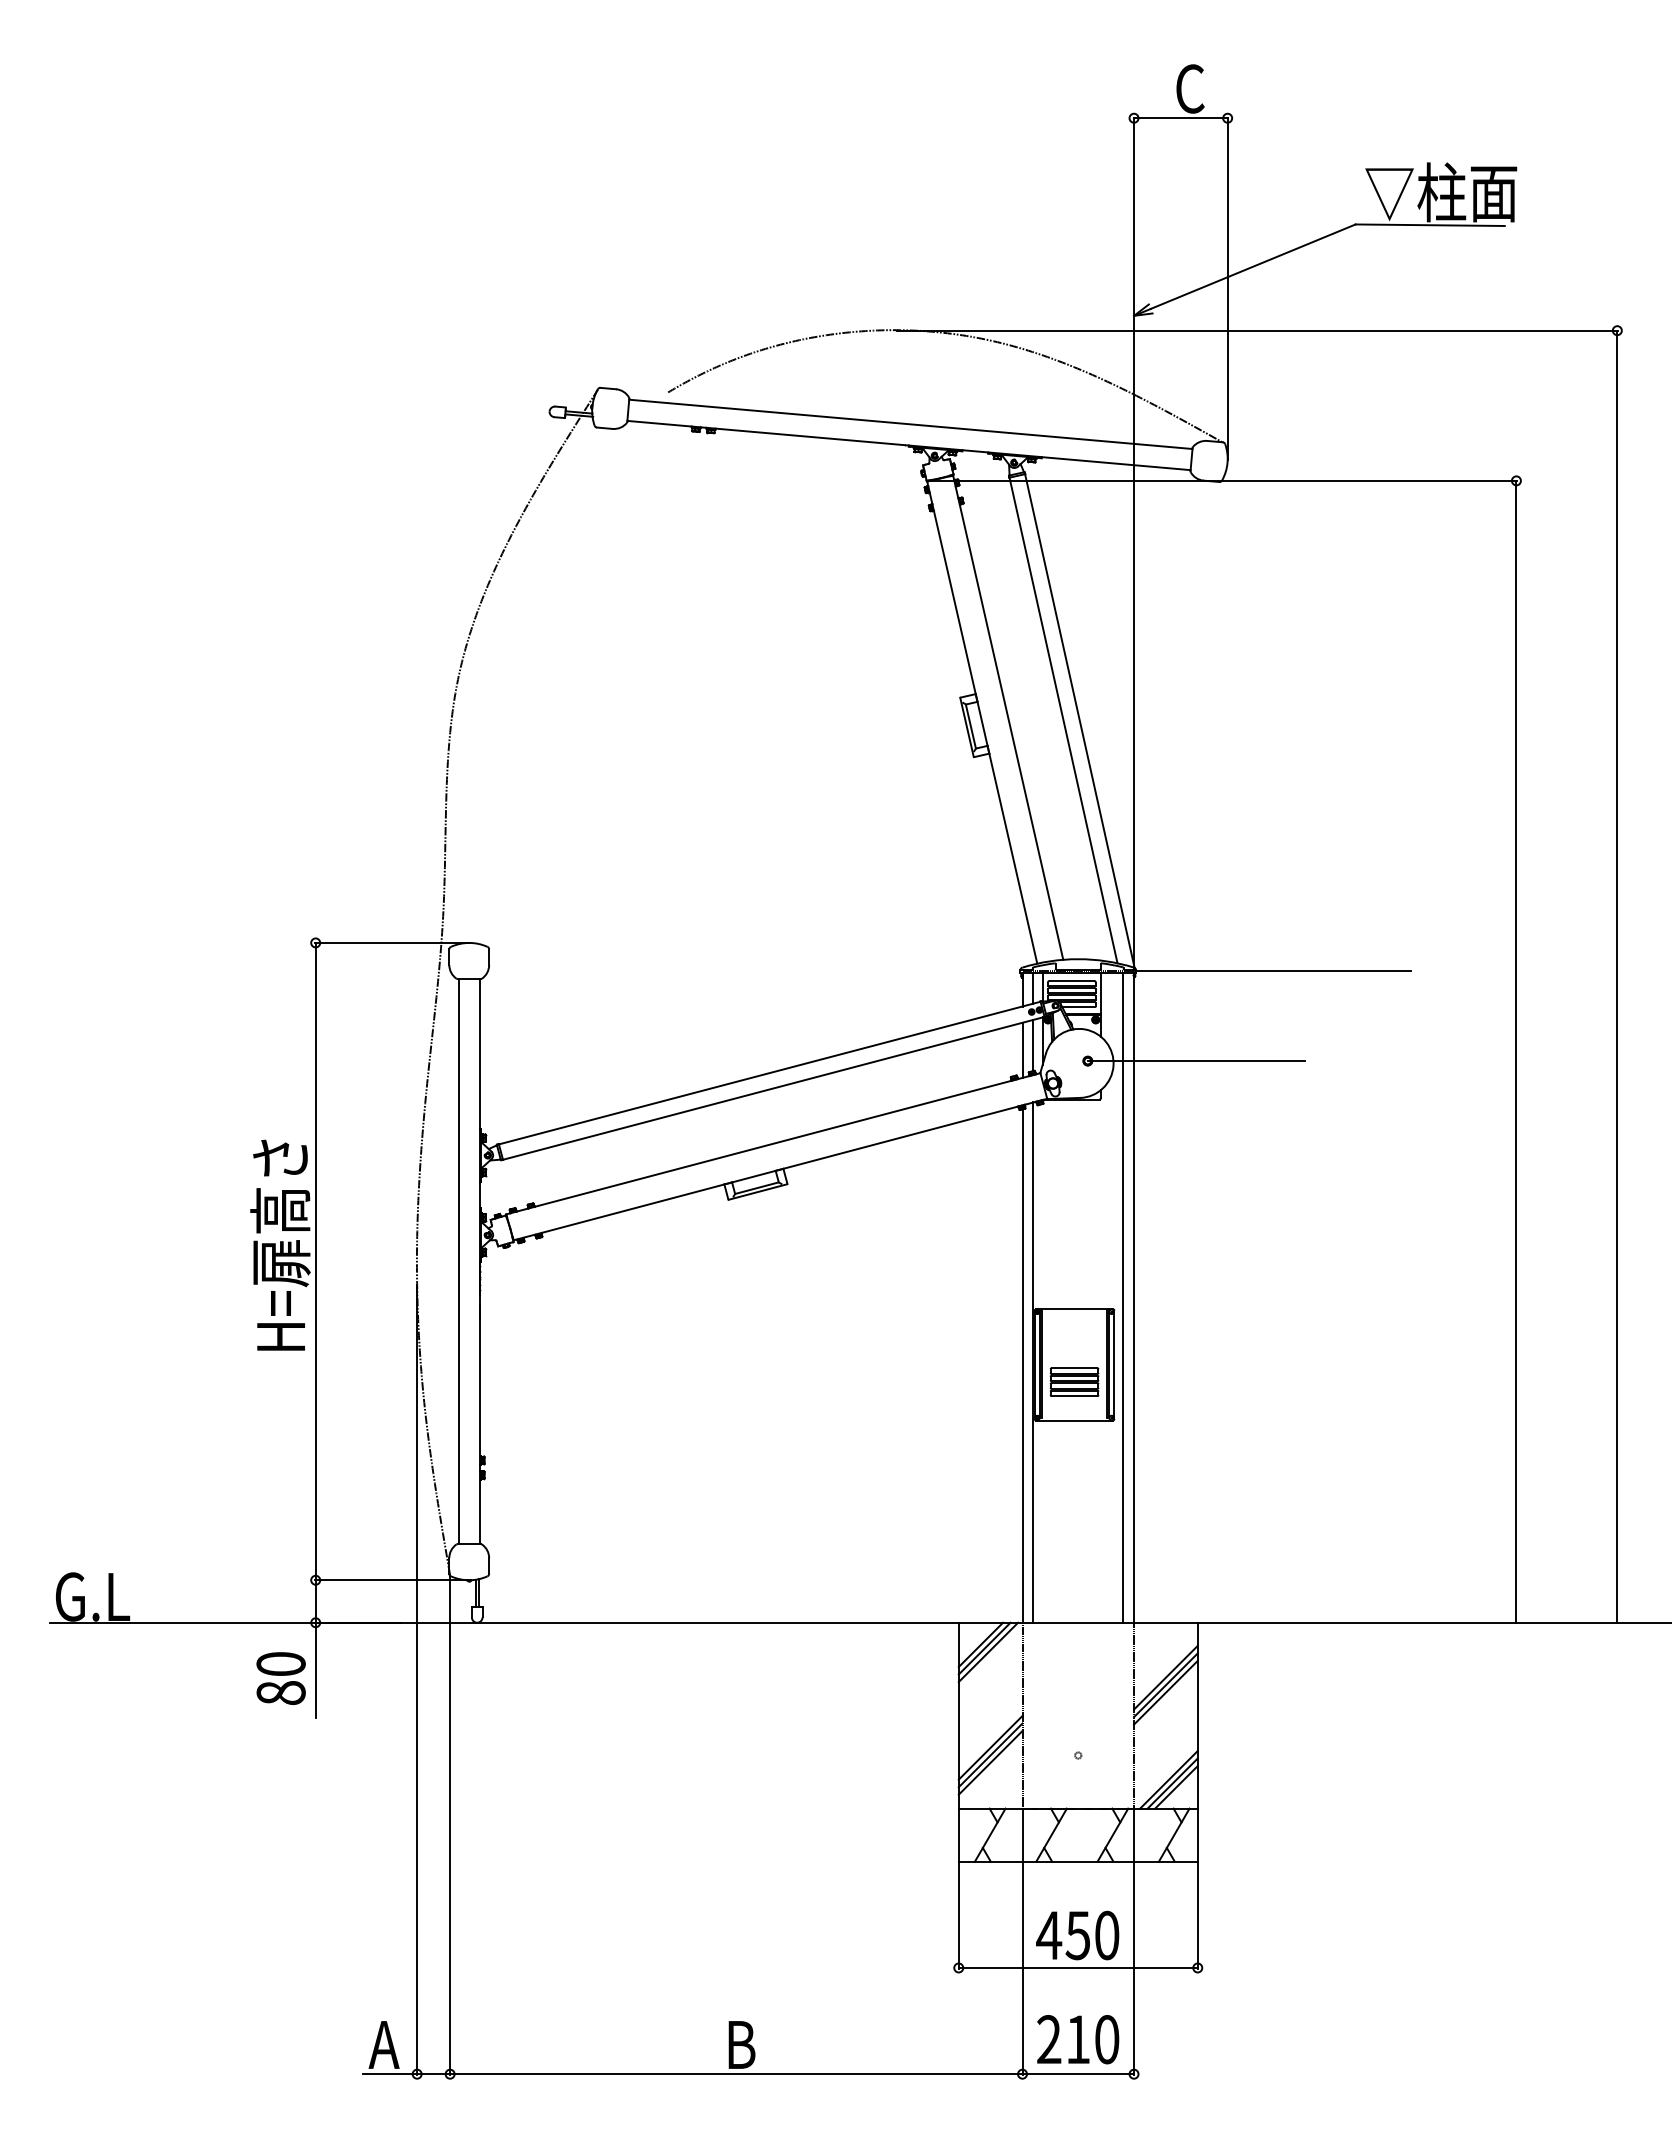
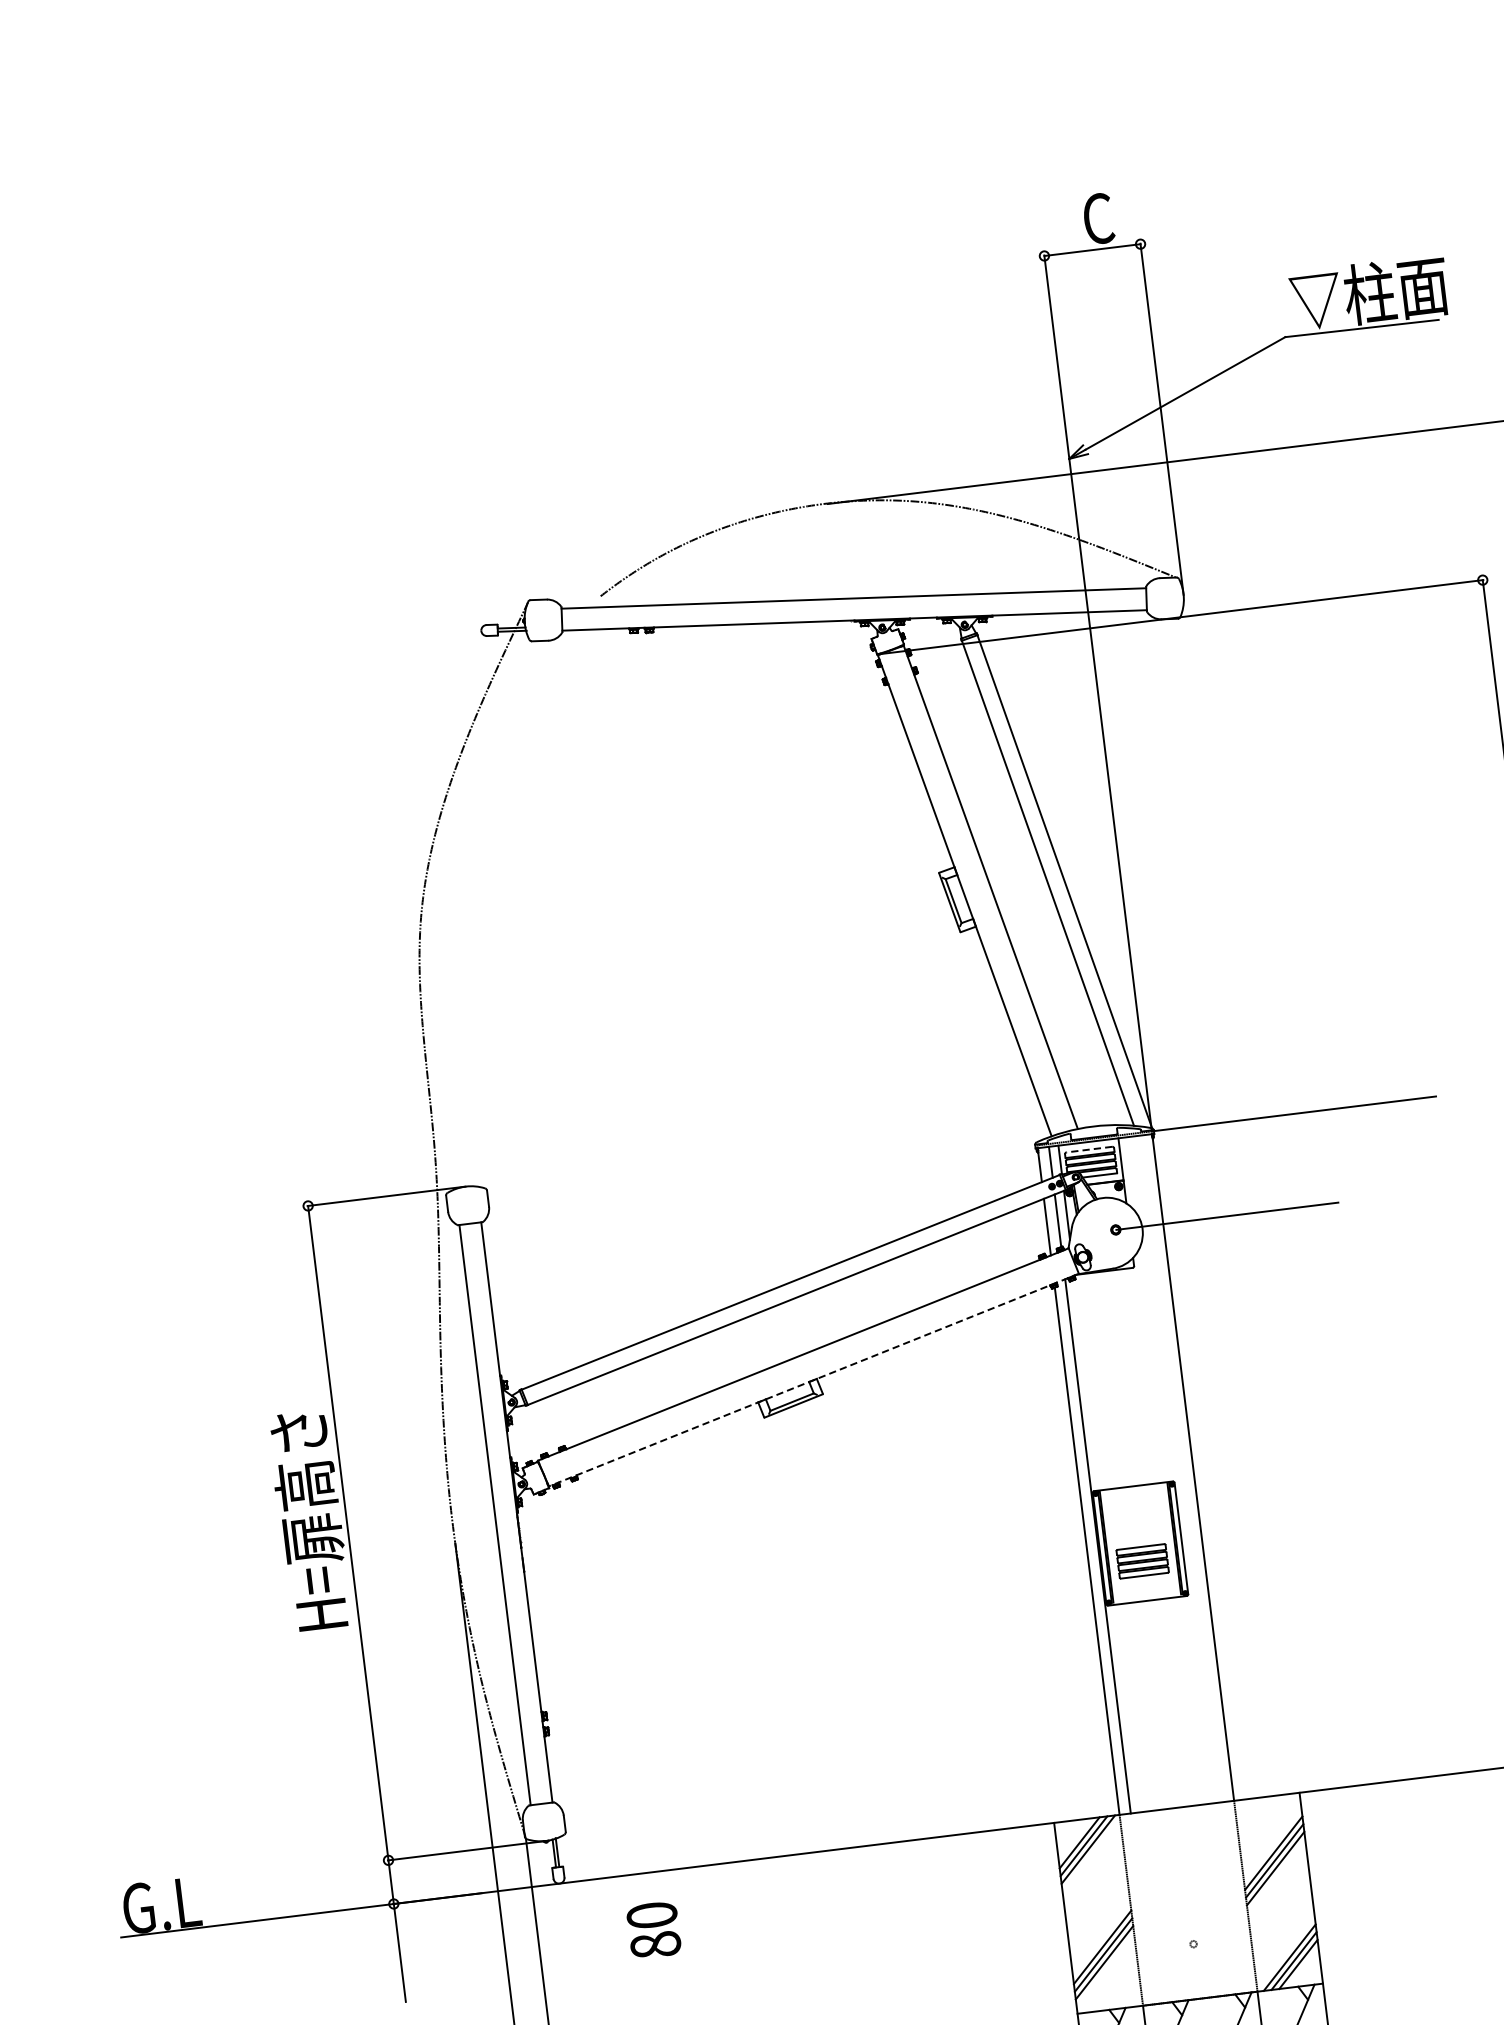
line: (1071, 980) -> (1088, 1149), solid -> dashed
line: (779, 1169) -> (812, 1380), solid -> dashed
line: (1123, 1297) -> (1182, 1468), removed
text: (280, 1678) -> (653, 1930), moved

